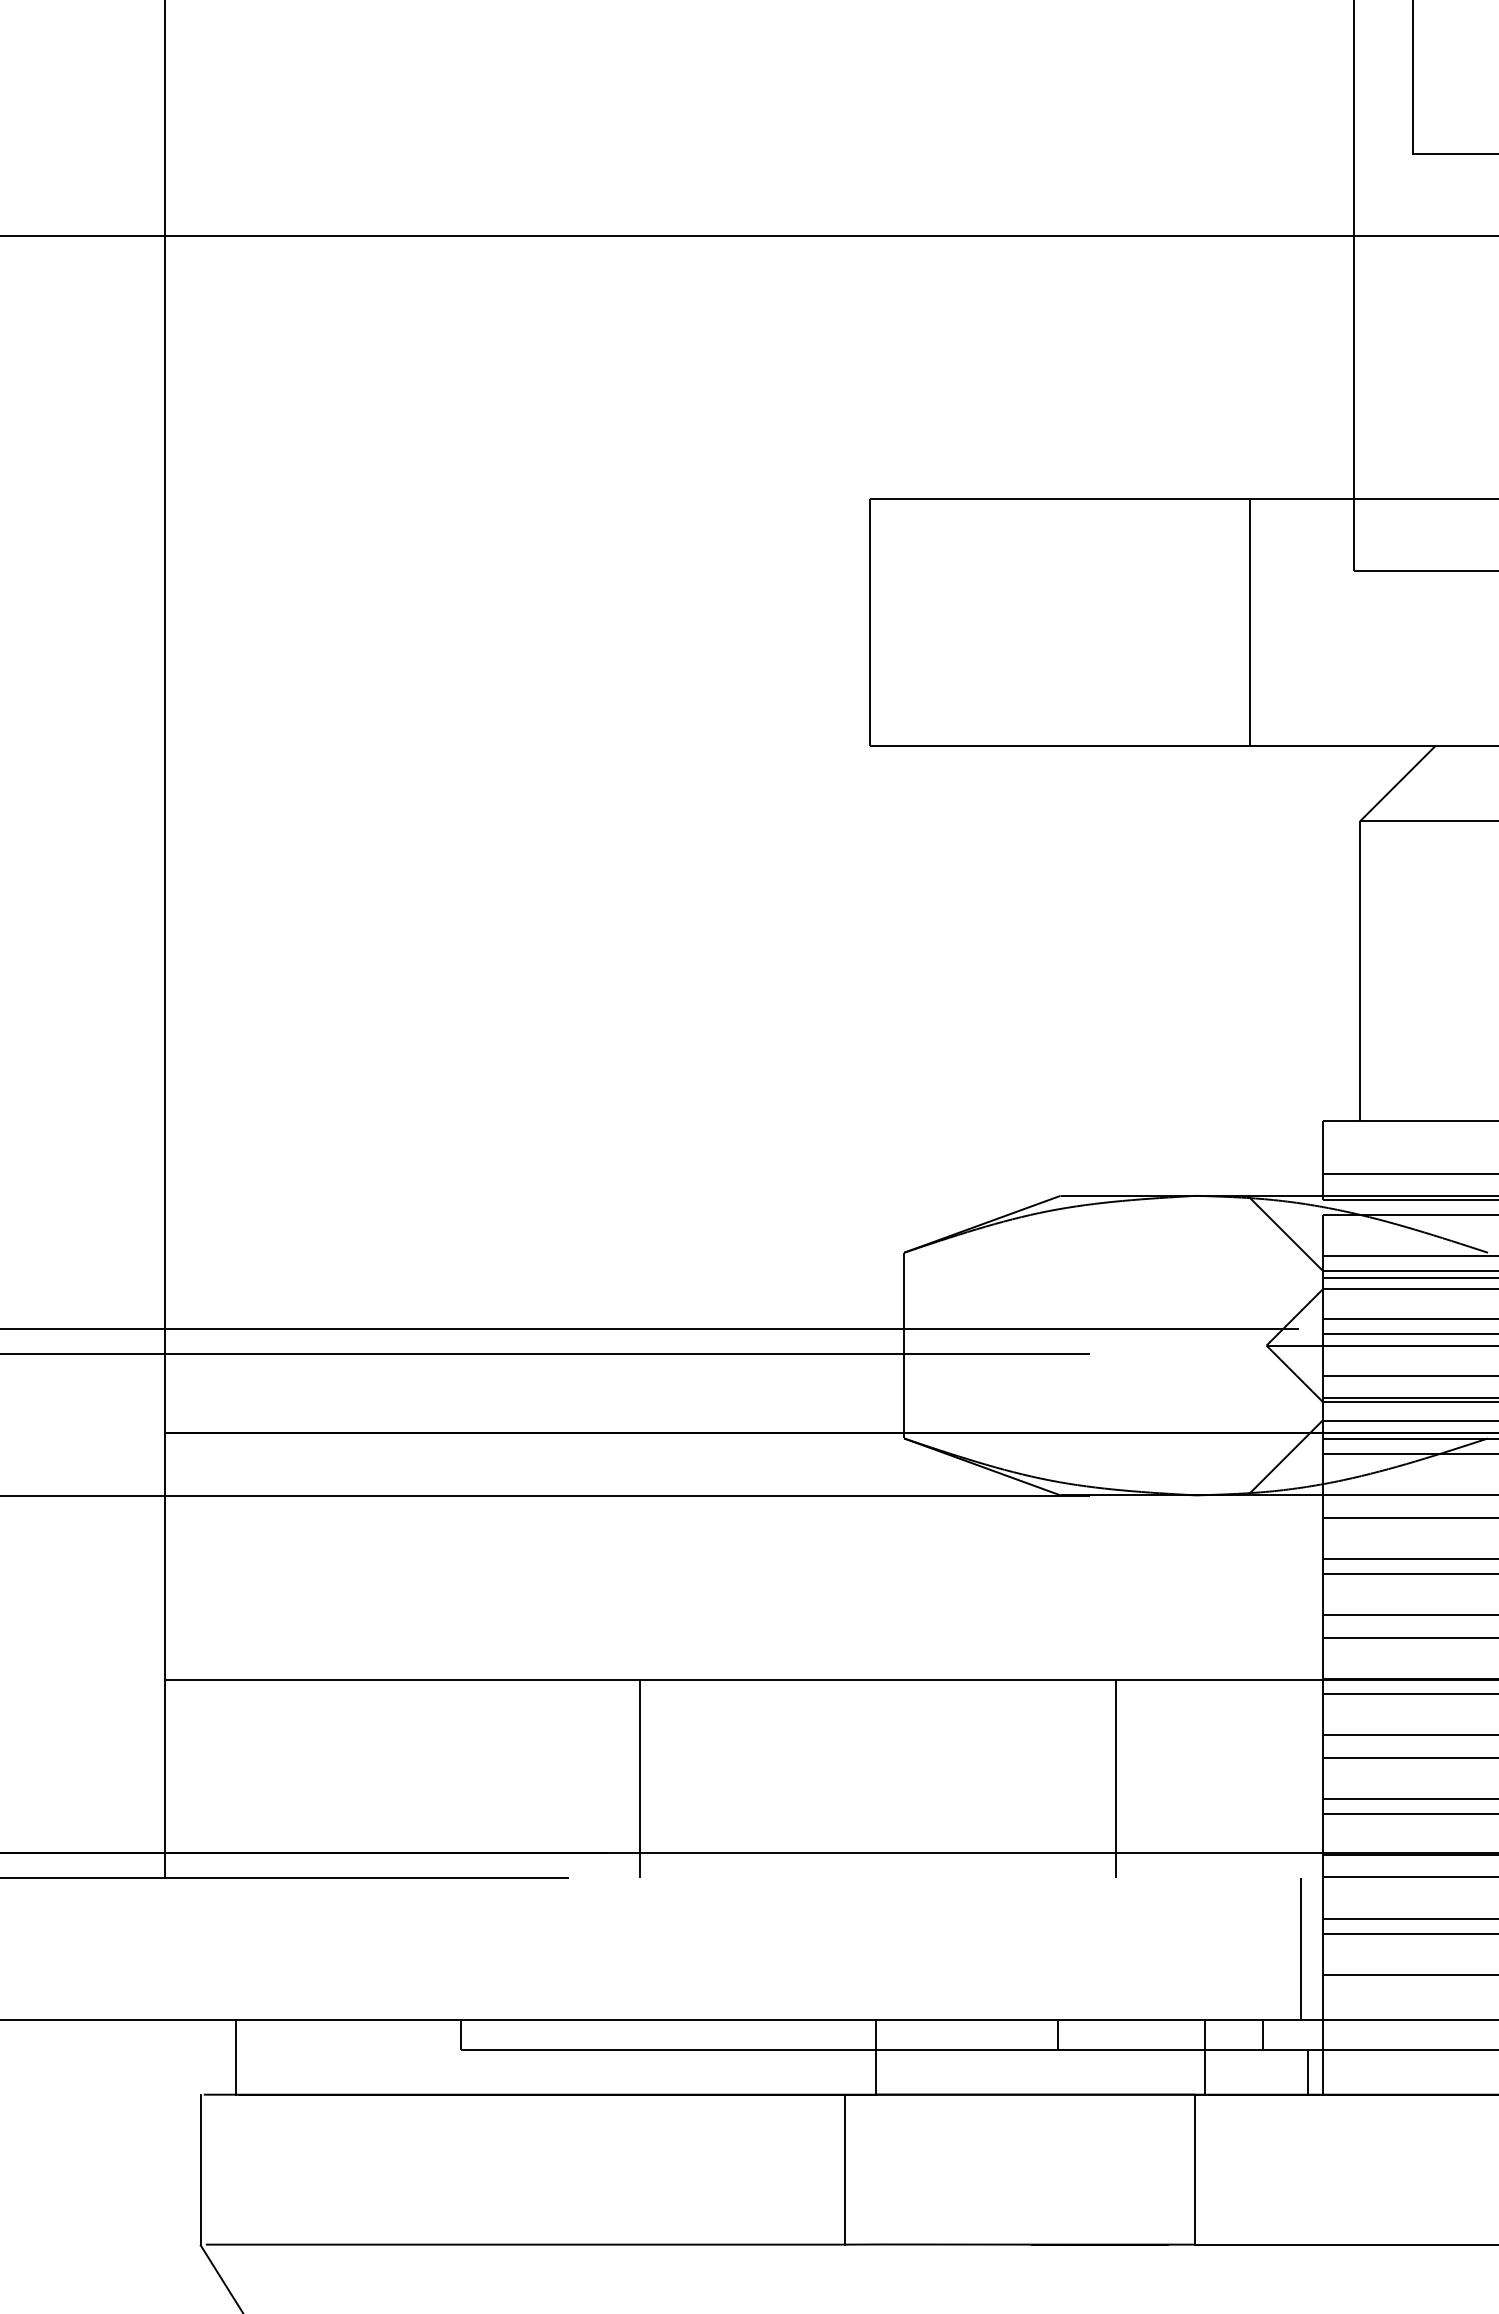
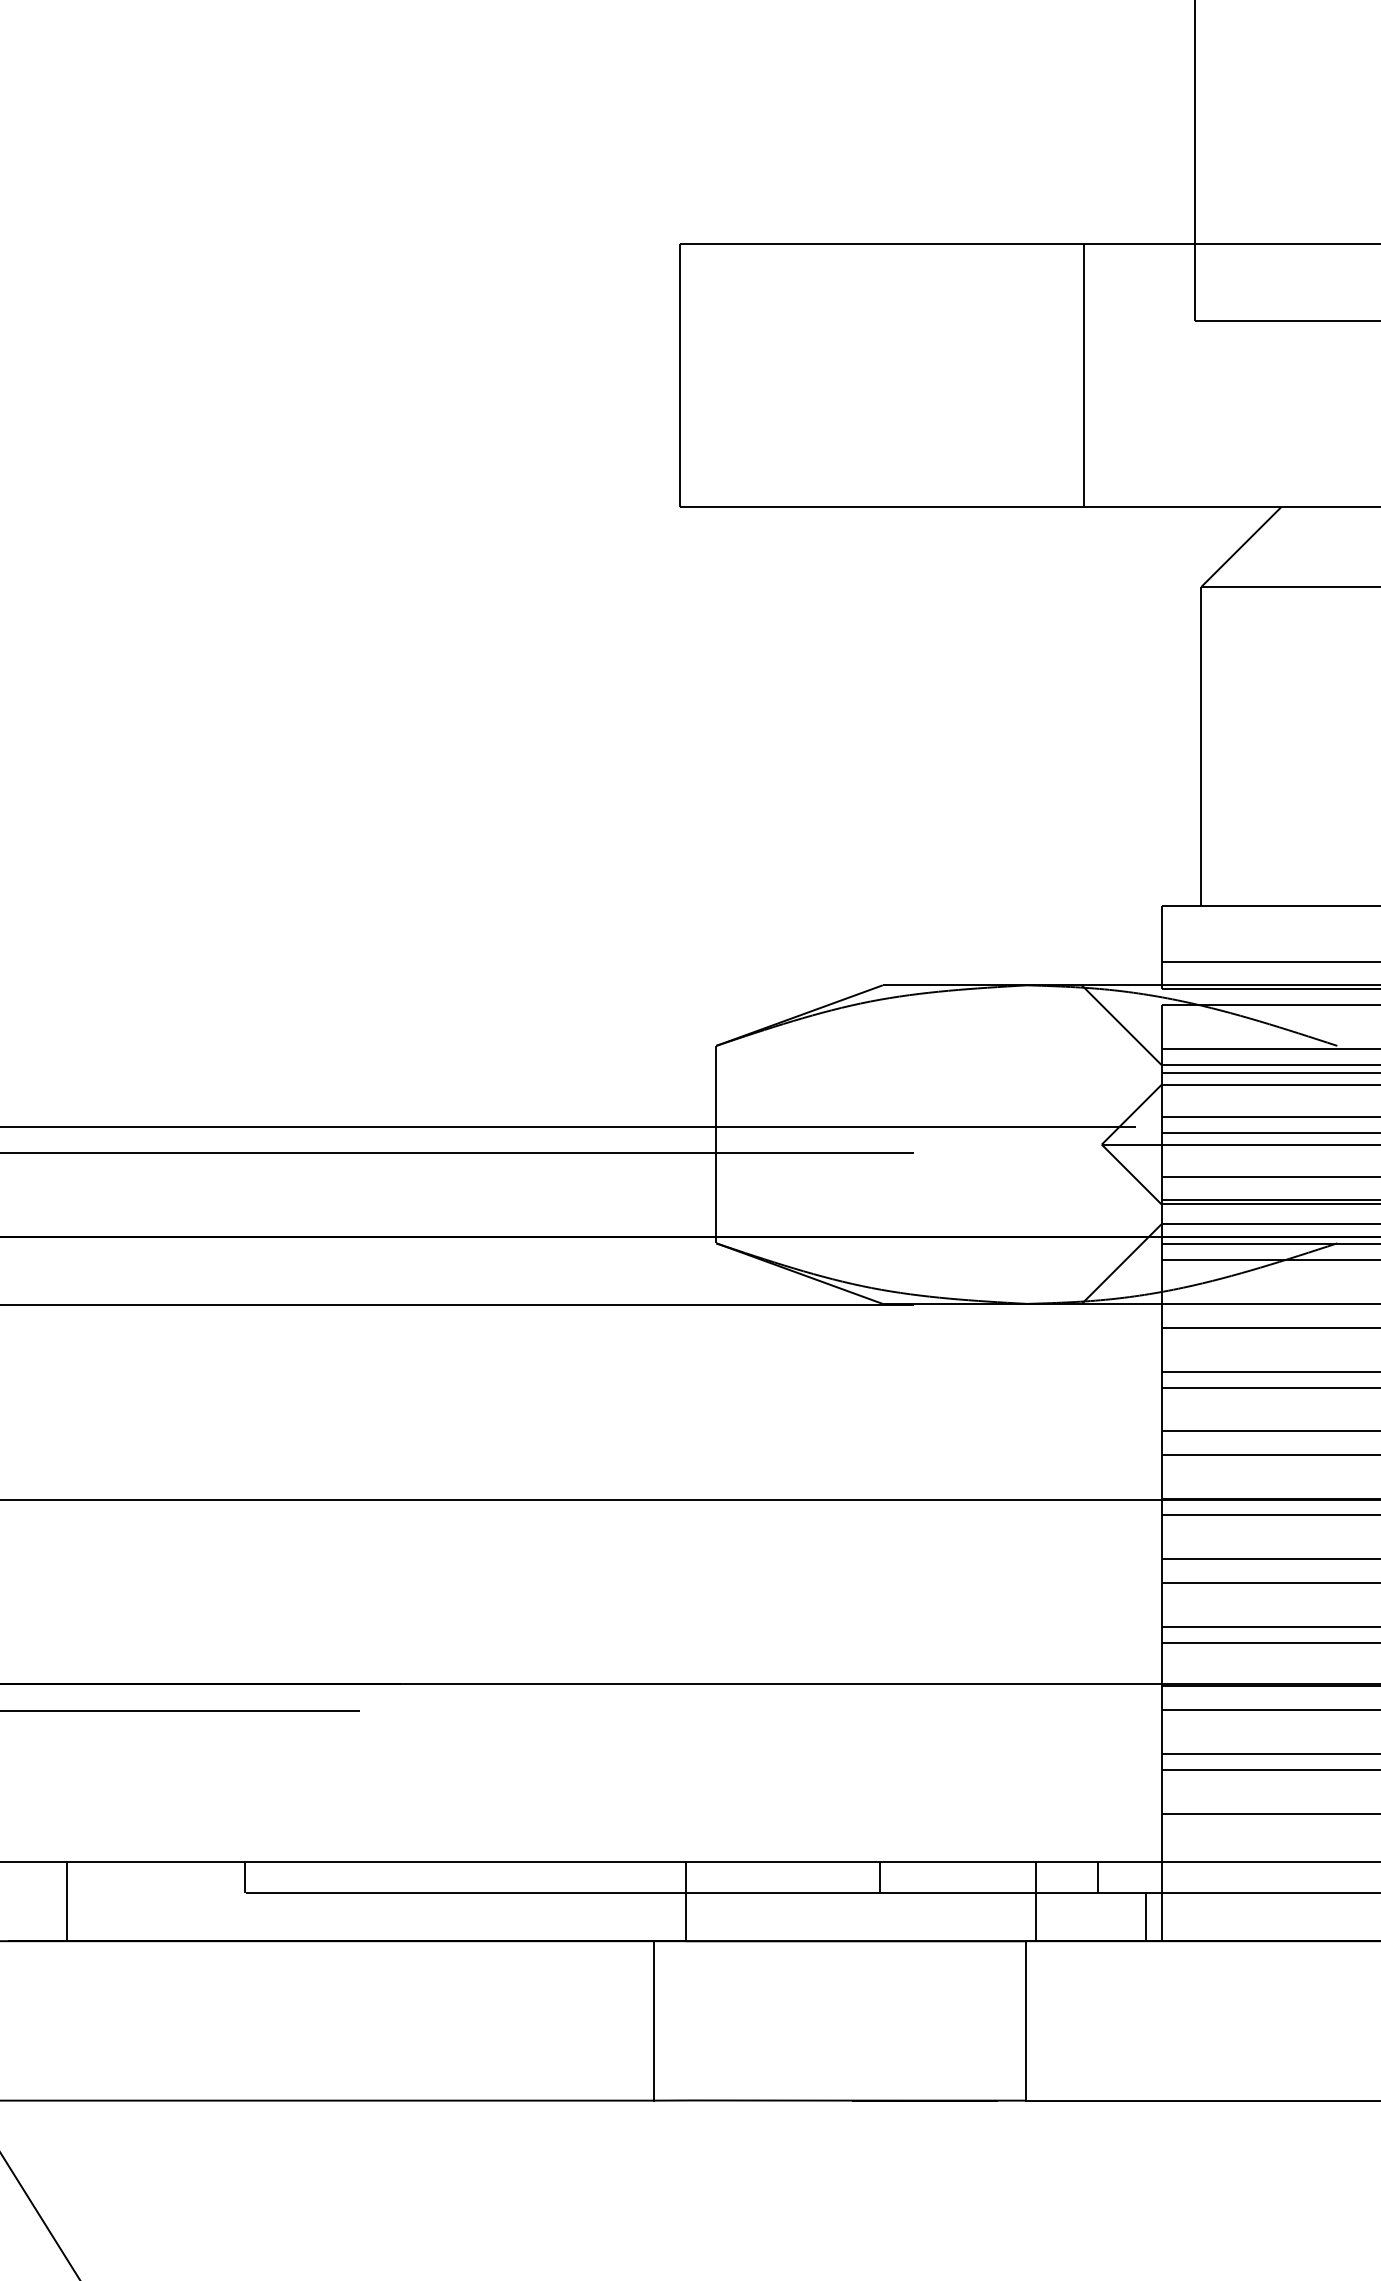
line: (640, 1778) -> (436, 1604), removed
line: (1116, 1778) -> (942, 1604), removed
line: (1300, 1948) -> (1137, 1785), removed
line: (236, 2056) -> (67, 1900), moved

